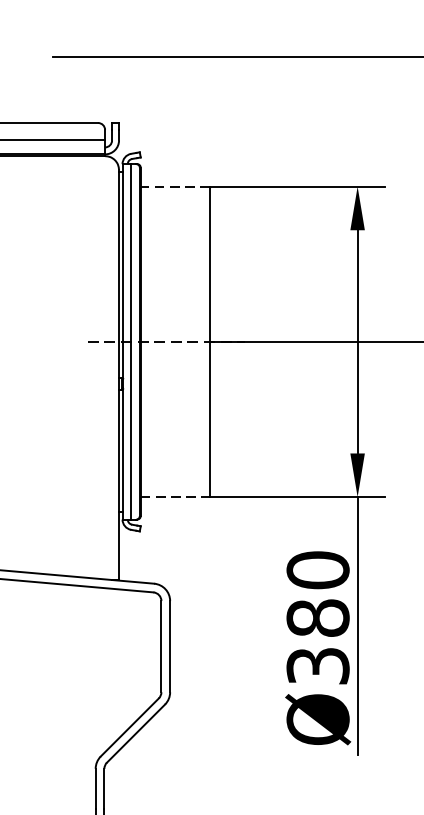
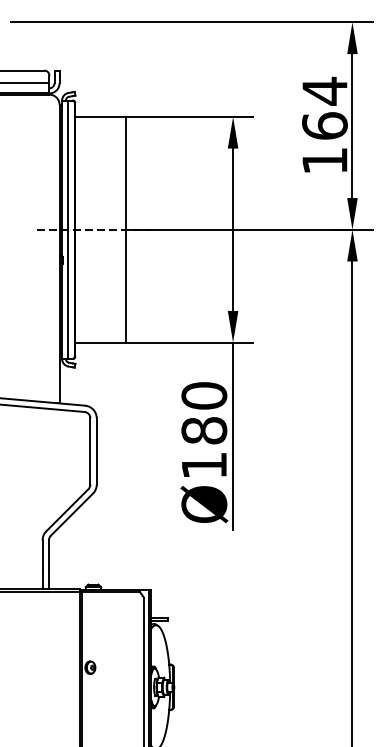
line: (173, 186) -> (99, 116), dashed -> solid
line: (175, 496) -> (100, 342), dashed -> solid
text: (318, 665) -> (204, 465), Ø380 -> Ø180

